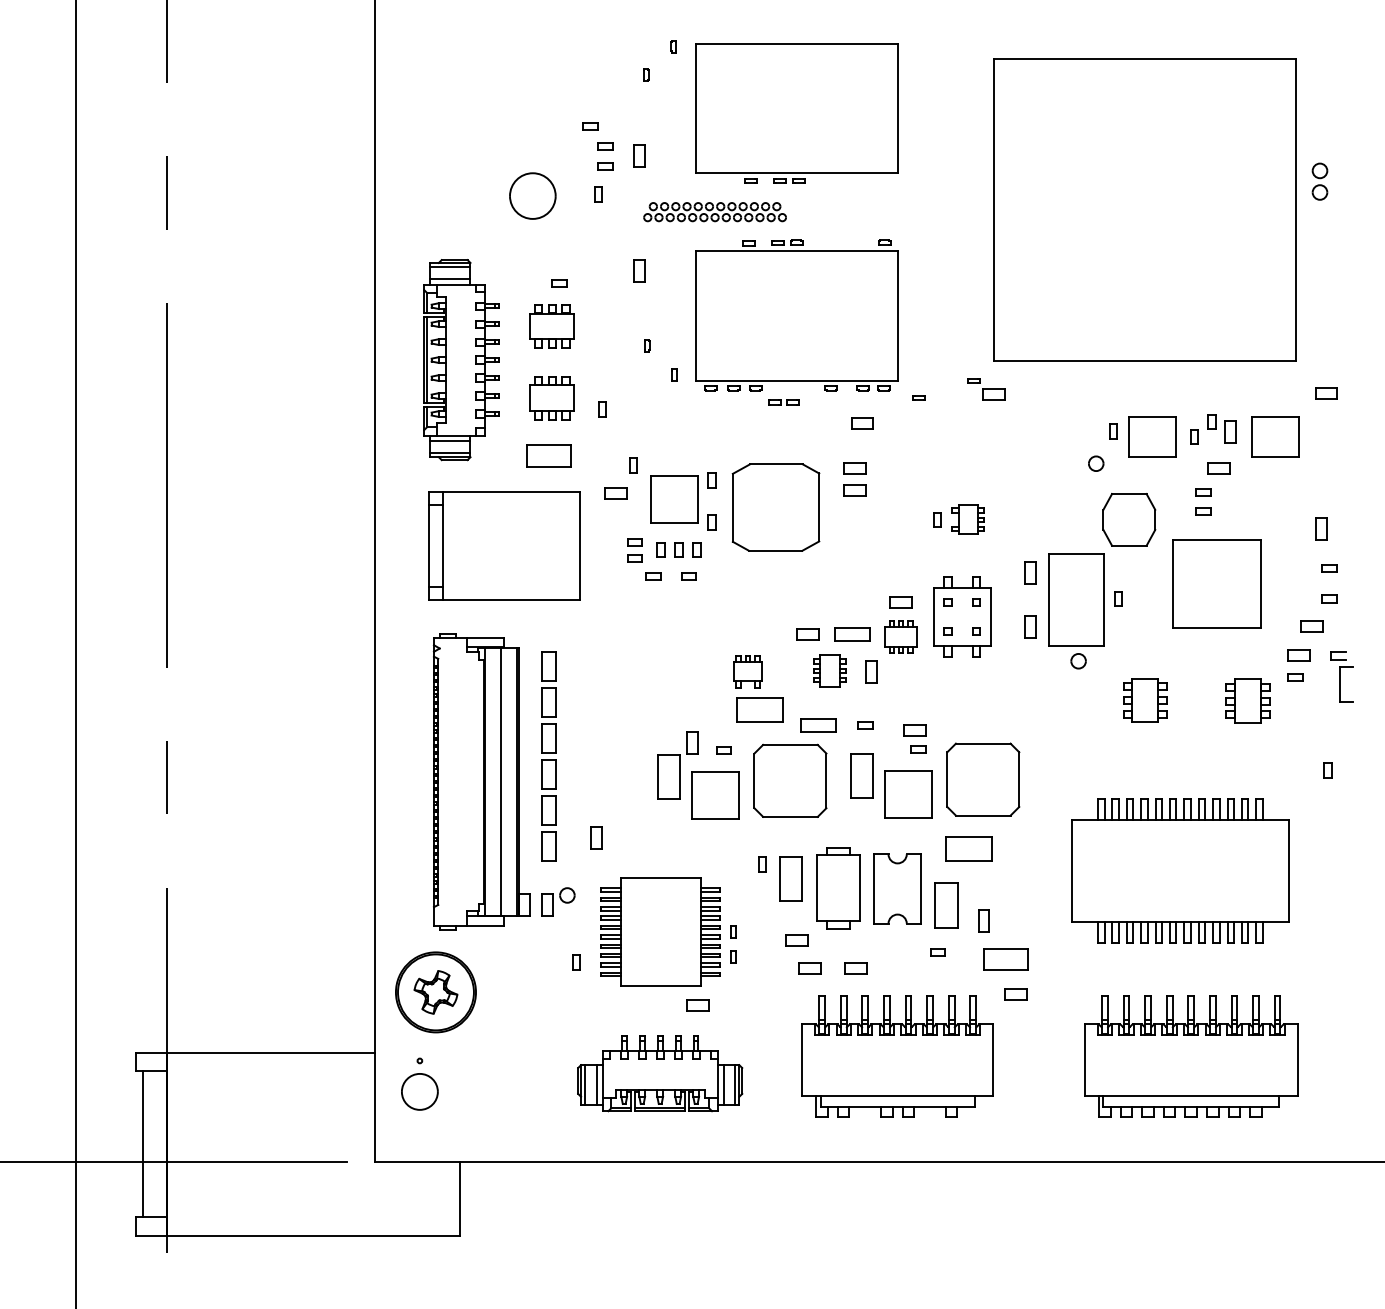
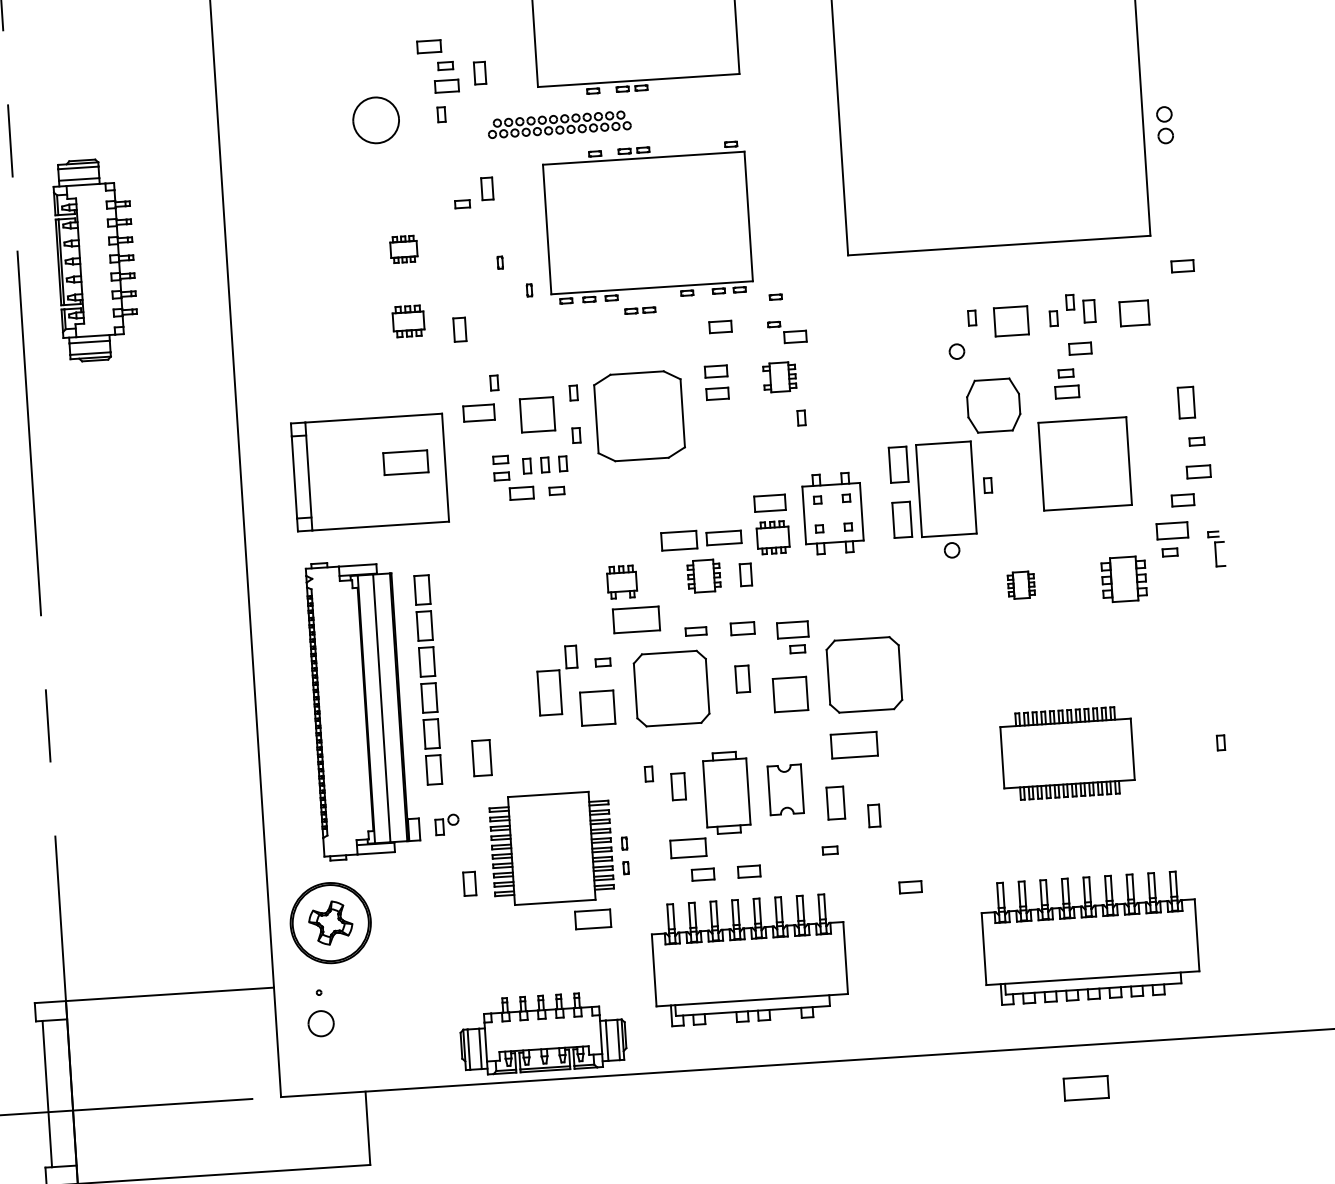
part: (590, 126) -> (429, 47), size x1.6
part: (605, 166) -> (446, 86), size x1.6
part: (1319, 181) -> (1164, 125), moved
part: (559, 283) -> (462, 204), moved
part: (551, 326) -> (403, 249), size x0.6
part: (461, 360) -> (95, 260), moved
part: (986, 389) -> (787, 332), moved
part: (551, 398) -> (407, 321), size x0.7
part: (602, 409) -> (459, 329), size x1.6
part: (1152, 436) -> (1011, 320), size x0.7
part: (1275, 436) -> (1134, 312), size x0.6
part: (548, 455) -> (404, 462), moved
part: (615, 493) -> (478, 412), size x1.4
part: (674, 499) -> (537, 414), size x0.7
part: (1203, 511) -> (1067, 392), size x1.6
part: (967, 519) -> (779, 376), moved
part: (1321, 528) -> (1186, 401), size x1.4
part: (1030, 572) -> (898, 464), size x1.6
part: (653, 576) -> (521, 493), size x1.6
part: (1329, 598) -> (1199, 471), size x1.6
part: (900, 602) -> (770, 503), size x1.4
part: (1030, 626) -> (901, 518), size x1.6
part: (807, 634) -> (679, 541), size x1.6
part: (1298, 655) -> (1171, 530), size x1.4
part: (1341, 676) -> (1216, 548), size x0.7
part: (1145, 700) -> (1021, 585), size x0.6
part: (818, 725) -> (696, 631), size x0.6
part: (865, 725) -> (743, 628), size x1.6
part: (914, 730) -> (792, 630), size x1.4
part: (1327, 770) -> (1220, 743), moved
part: (861, 775) -> (742, 678), size x0.6
part: (908, 794) -> (790, 694), size x0.7
part: (715, 795) -> (597, 708), size x0.7
part: (596, 837) -> (481, 757), size x1.6
part: (1180, 870) -> (1067, 753), size x0.6
part: (790, 878) -> (678, 786), size x0.6
part: (897, 888) -> (785, 789), size x0.7
part: (558, 901) -> (447, 824), size x0.7
part: (946, 905) -> (835, 803), size x0.7
part: (796, 940) -> (688, 847), size x1.6
part: (1005, 959) -> (1086, 1088), moved
part: (576, 962) -> (469, 884), size x1.6
part: (697, 1005) -> (593, 919), size x1.6
part: (897, 1056) -> (749, 960), moved
part: (660, 1073) -> (543, 1033), moved
part: (419, 1091) -> (320, 1023), size x0.7

